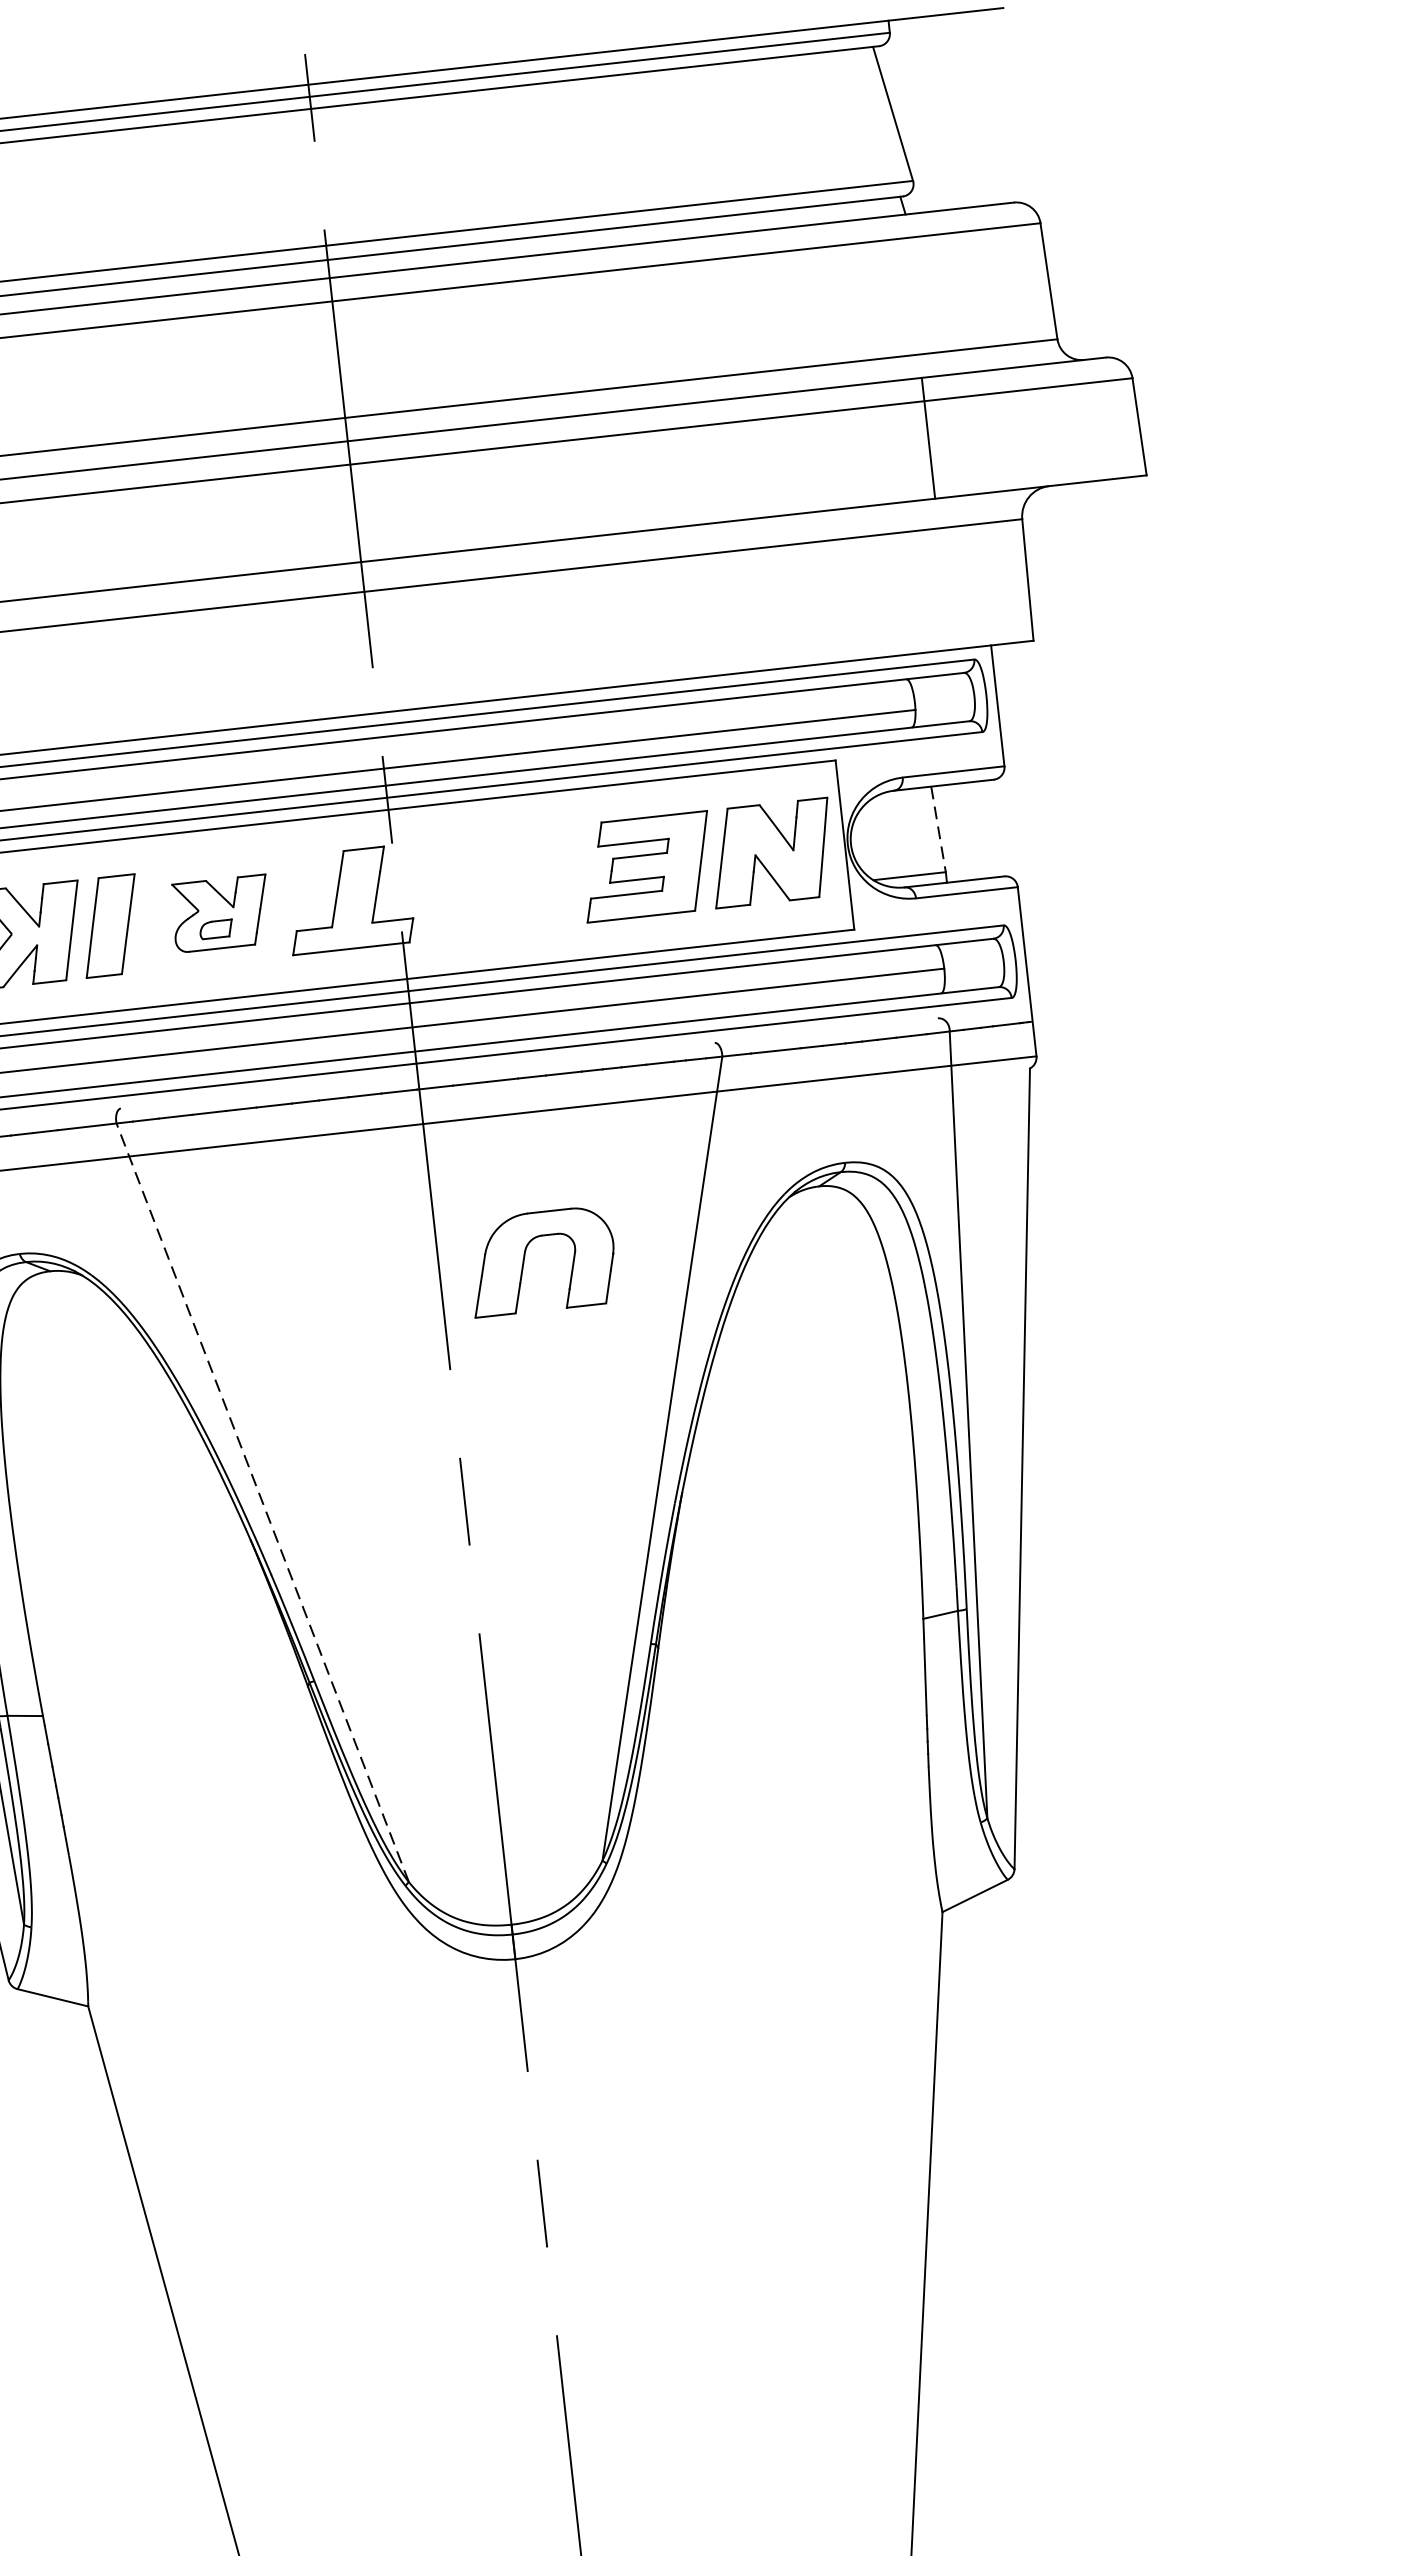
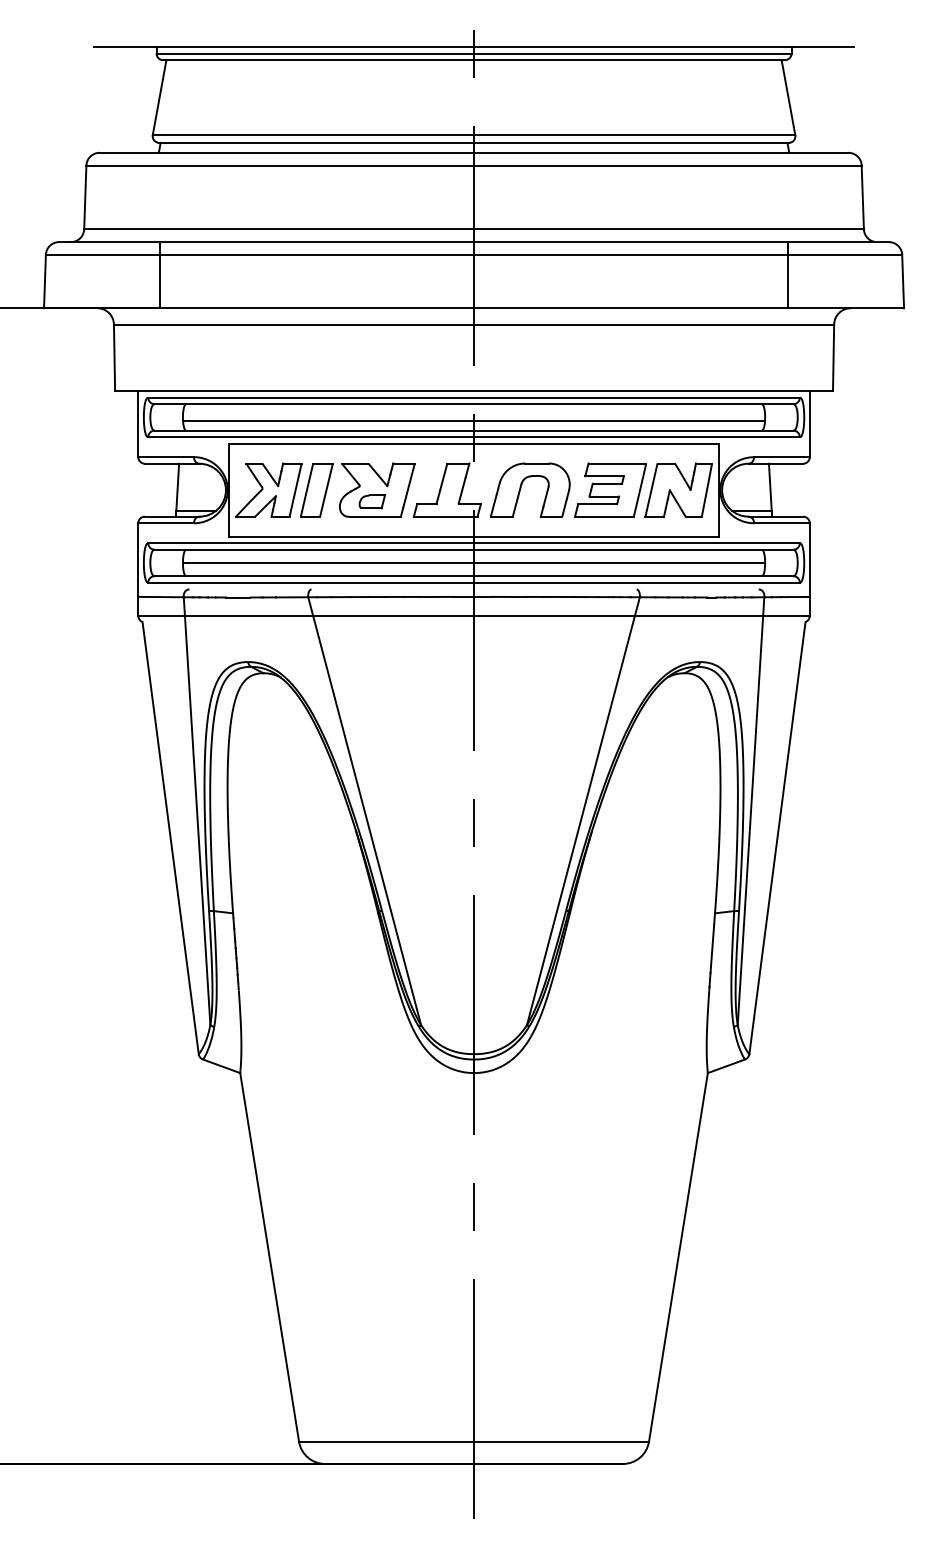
line: (938, 829) -> (770, 487), dashed -> solid
part: (221, 912) -> (377, 489), size x1.43
part: (525, 1259) -> (521, 488), moved
line: (262, 1501) -> (364, 810), dashed -> solid

